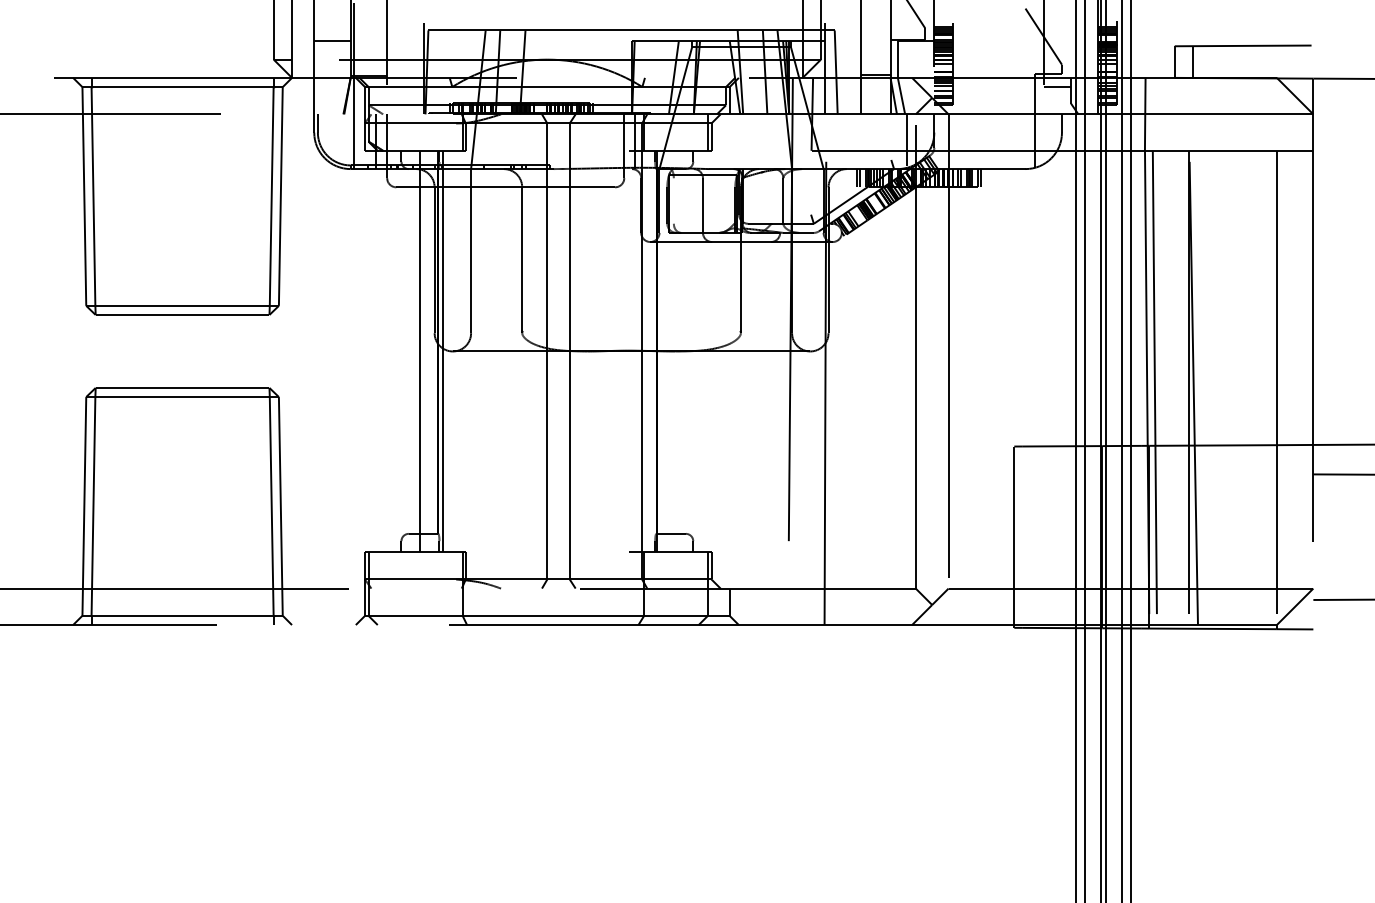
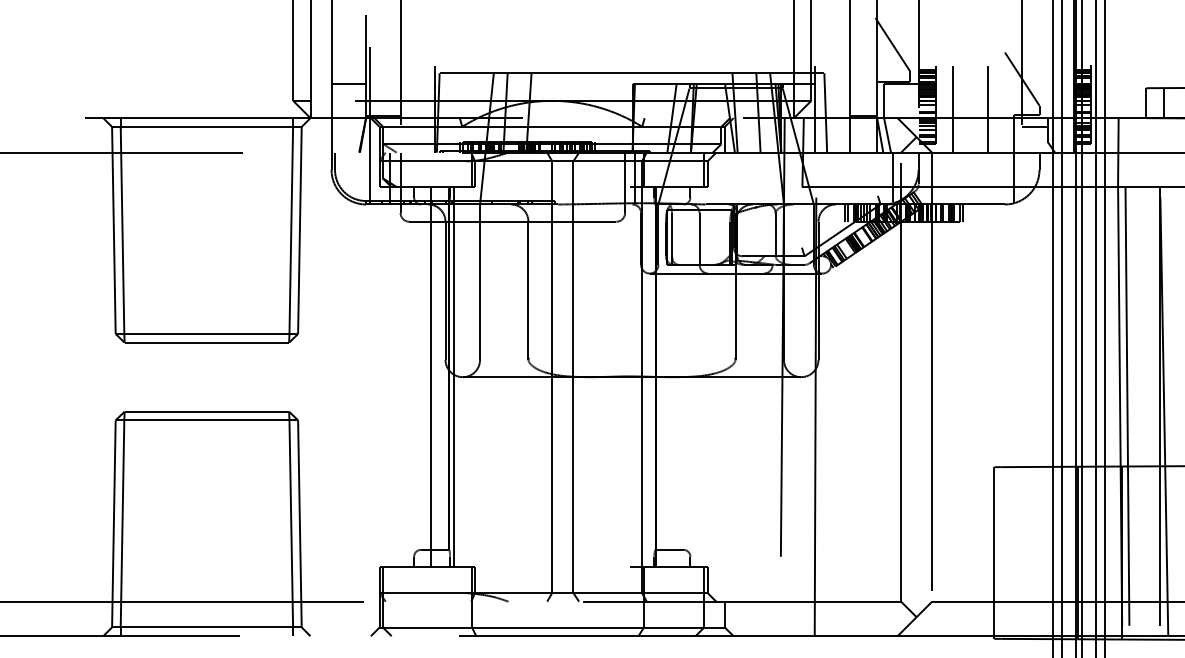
line: (970, 68) -> (952, 109), added
line: (1007, 68) -> (987, 109), added
line: (673, 205) -> (671, 238), added

